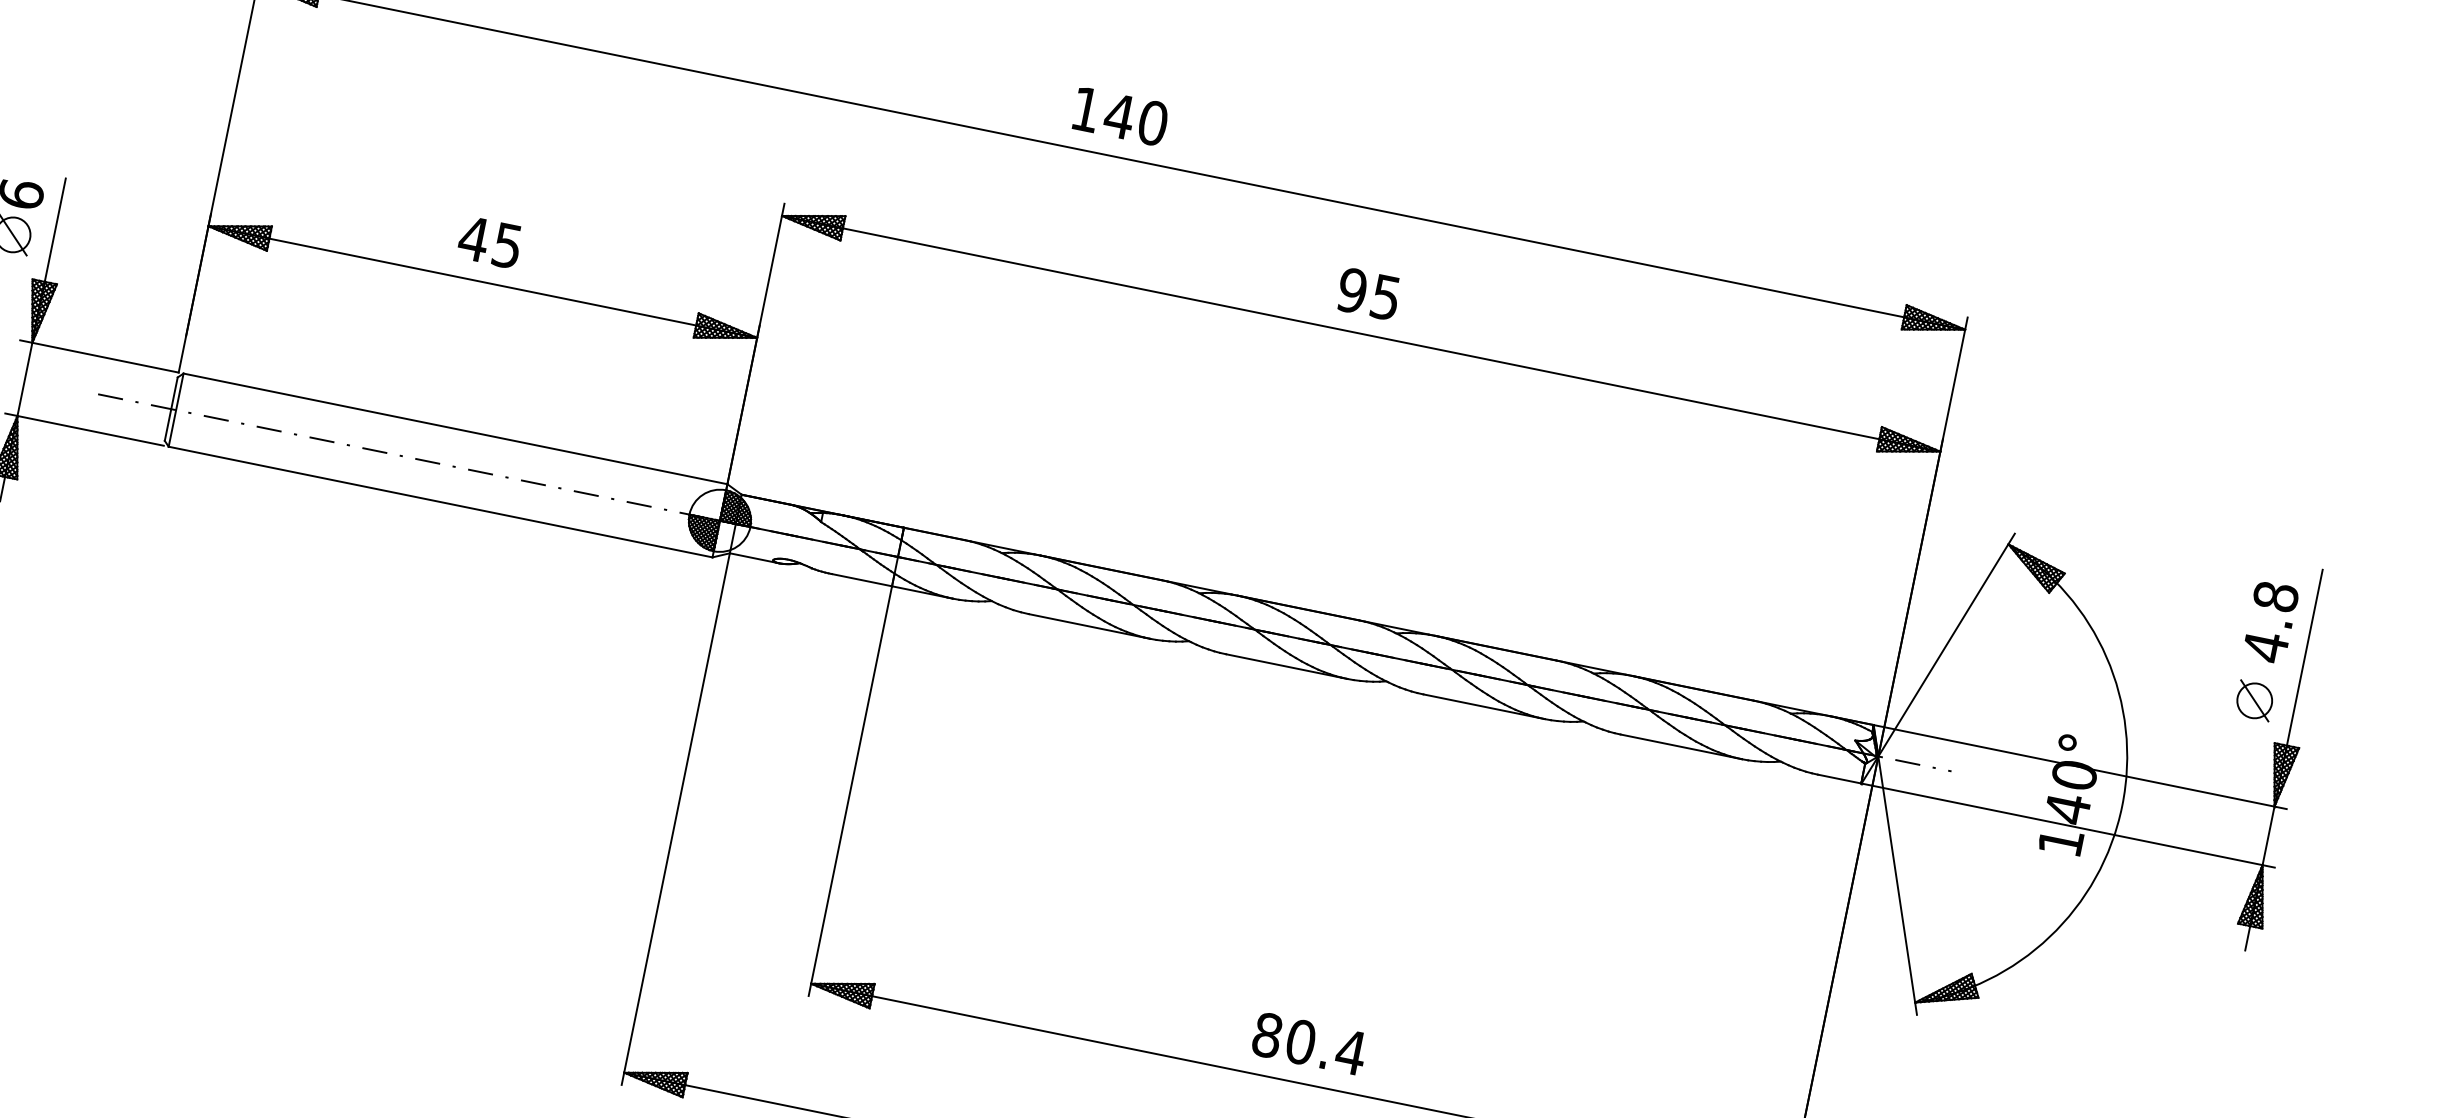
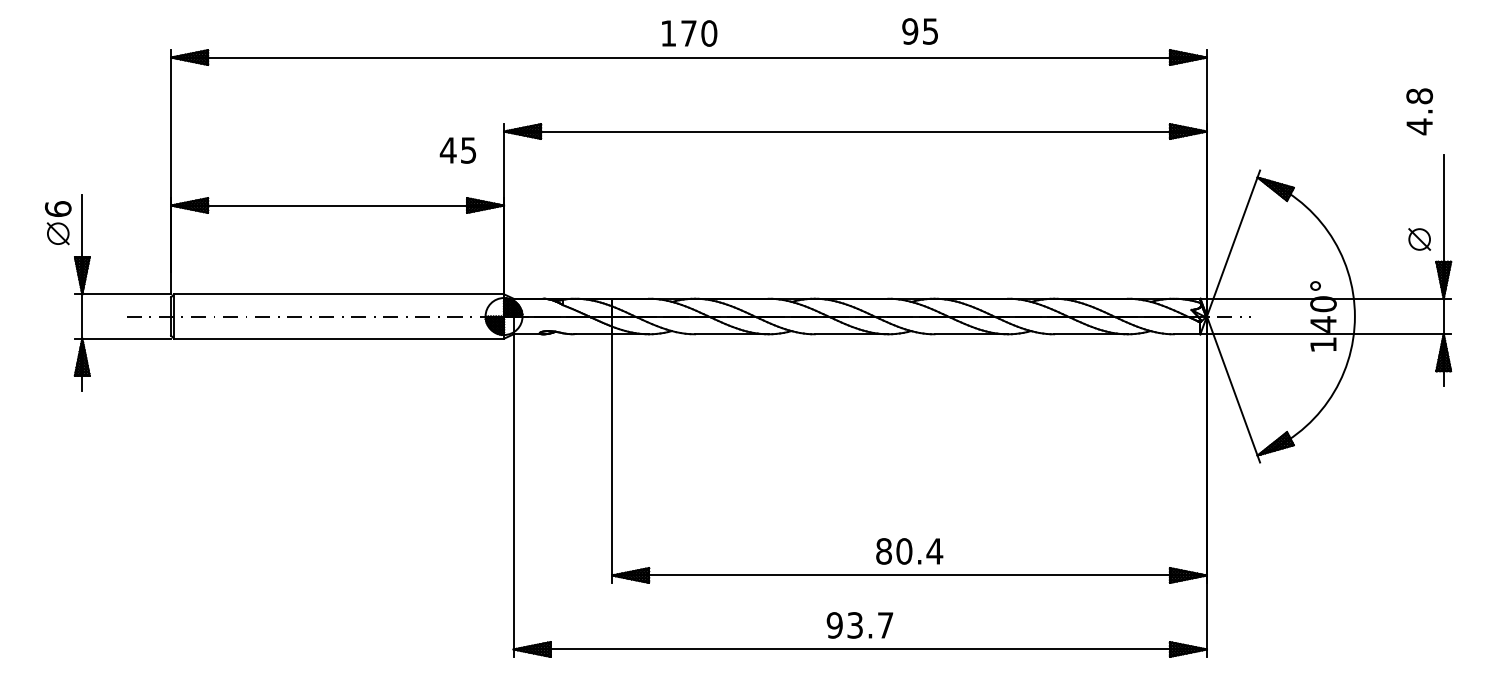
text: (1118, 116) -> (688, 33), 140 -> 170
text: (489, 242) -> (457, 150), moved
text: (1367, 293) -> (919, 31), moved
text: (2270, 621) -> (1419, 111), moved

